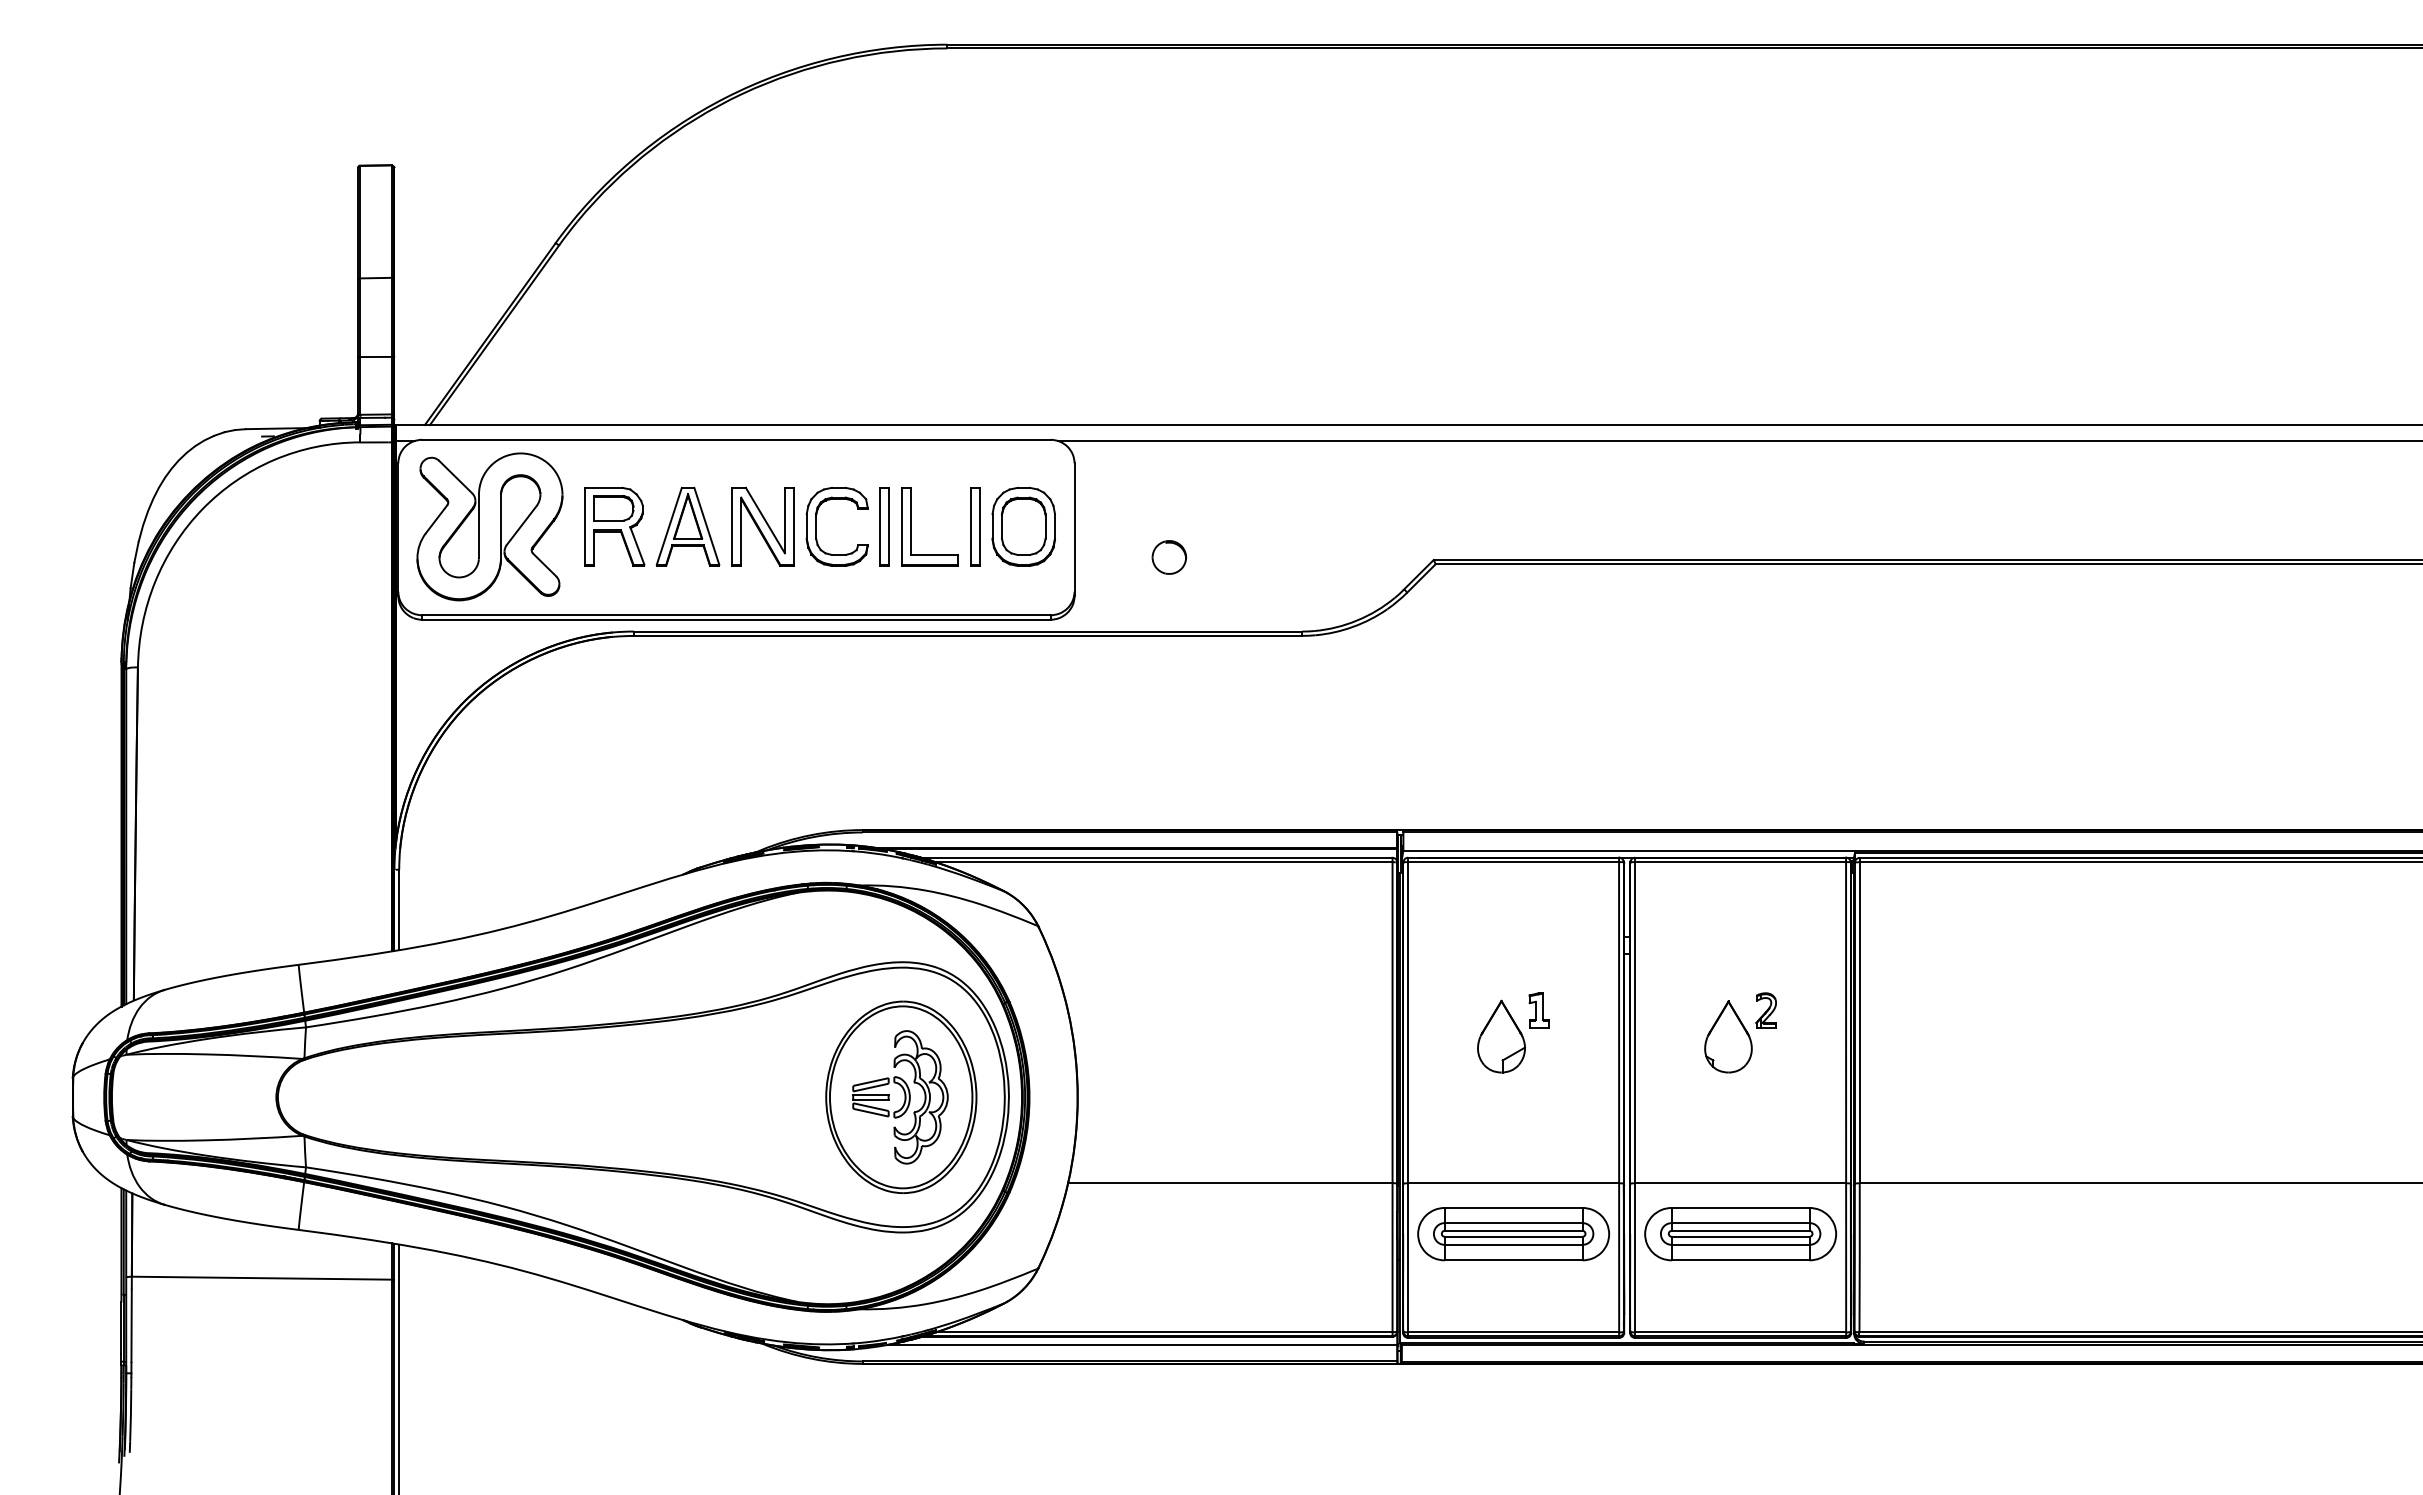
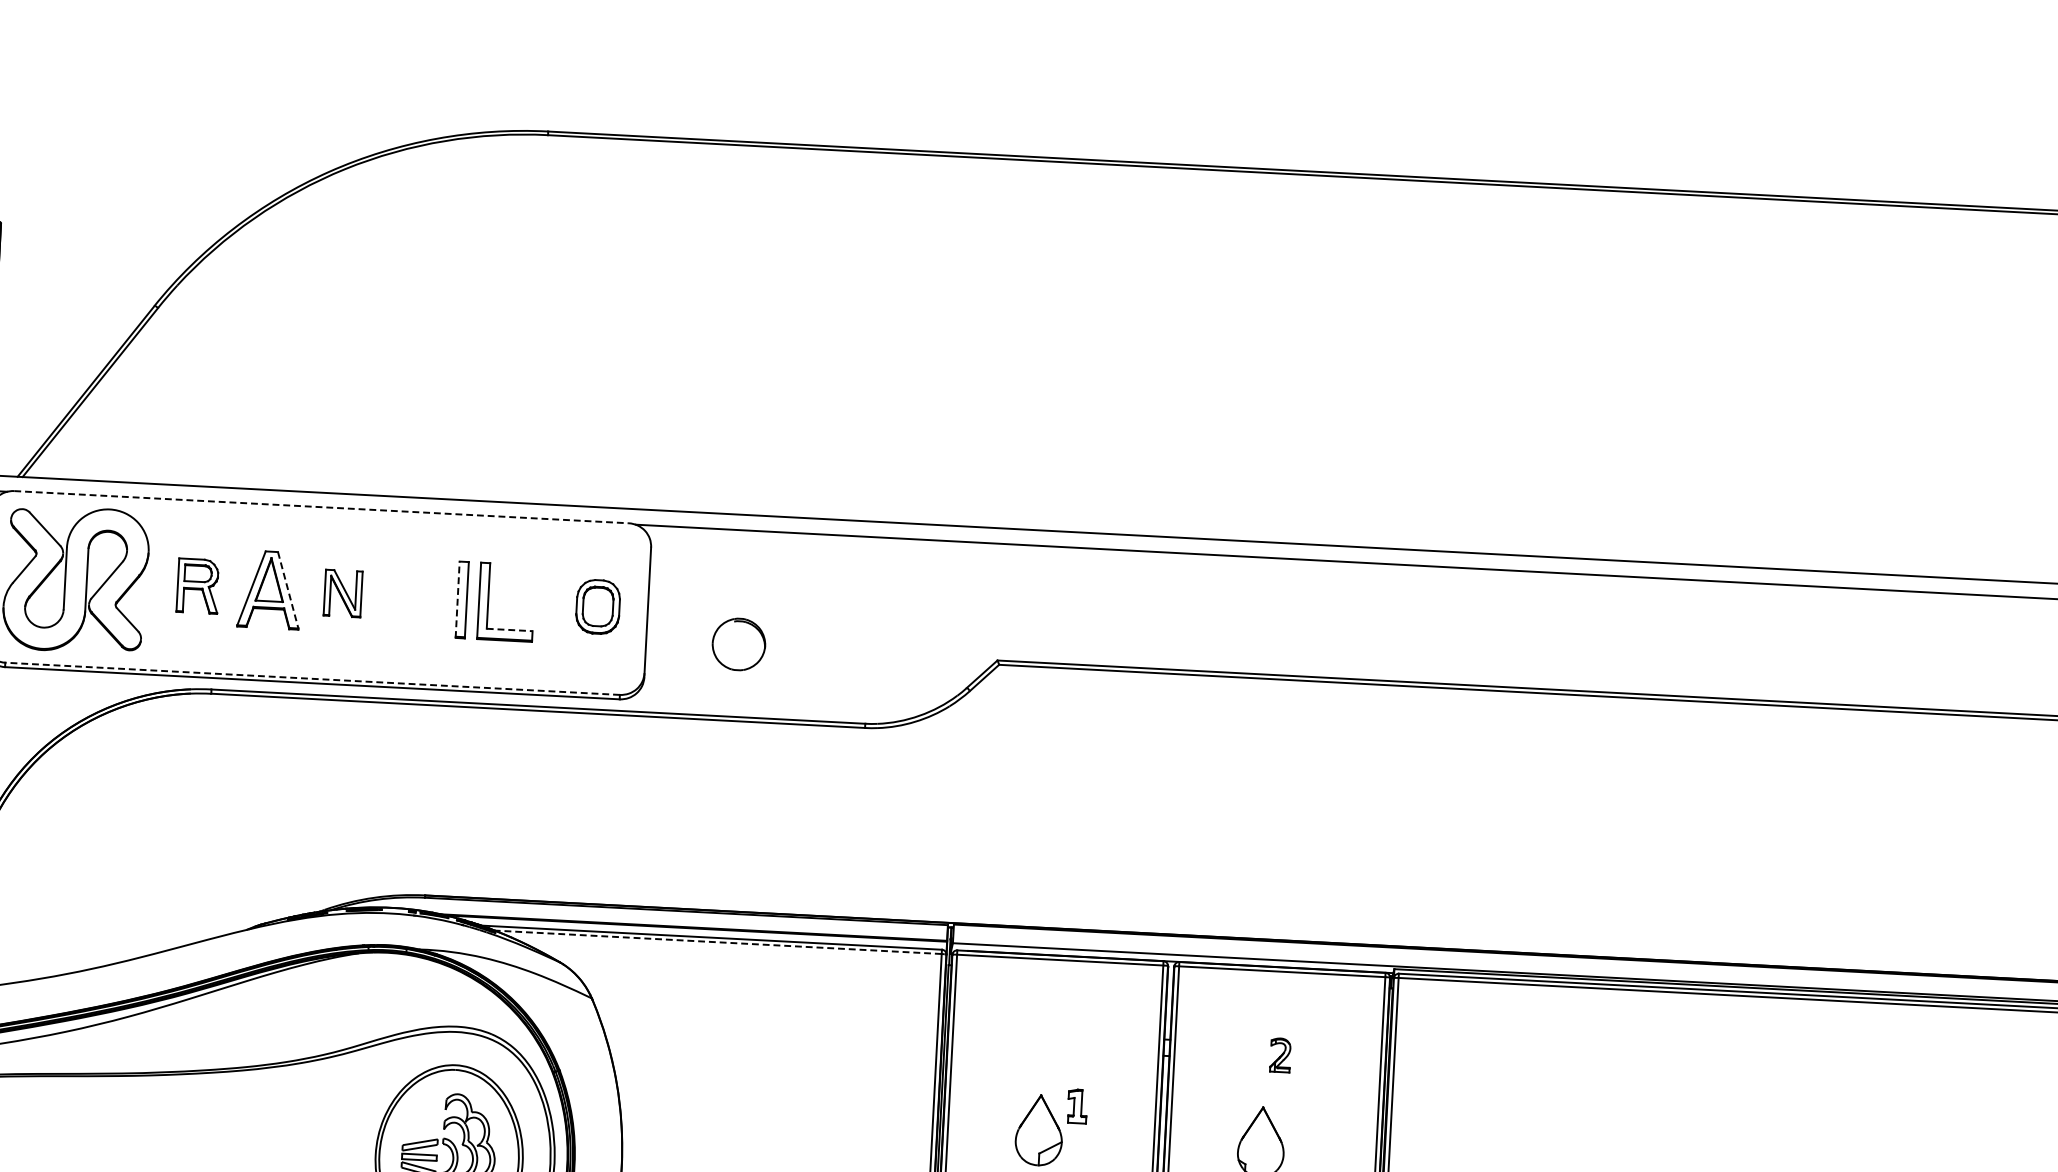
line: (736, 439) -> (321, 506), solid -> dashed
part: (614, 526) -> (197, 585), size x0.7
line: (706, 526) -> (287, 590), solid -> dashed
part: (762, 526) -> (342, 593), size x0.6
part: (816, 526) -> (395, 596), removed
line: (880, 526) -> (458, 599), solid -> dashed
part: (975, 526) -> (551, 604), removed
part: (1023, 526) -> (597, 606), size x0.7
line: (935, 554) -> (510, 629), solid -> dashed
part: (1169, 557) -> (739, 644), size x1.6
line: (735, 615) -> (311, 679), solid -> dashed
line: (1163, 862) -> (717, 942), solid -> dashed
part: (1765, 1010) -> (1279, 1055), moved

